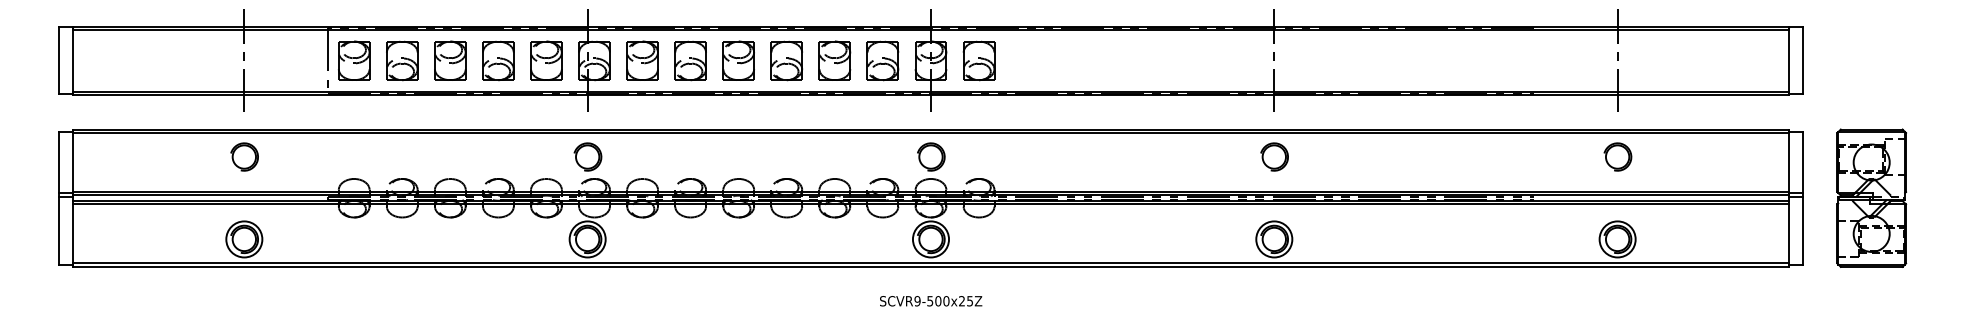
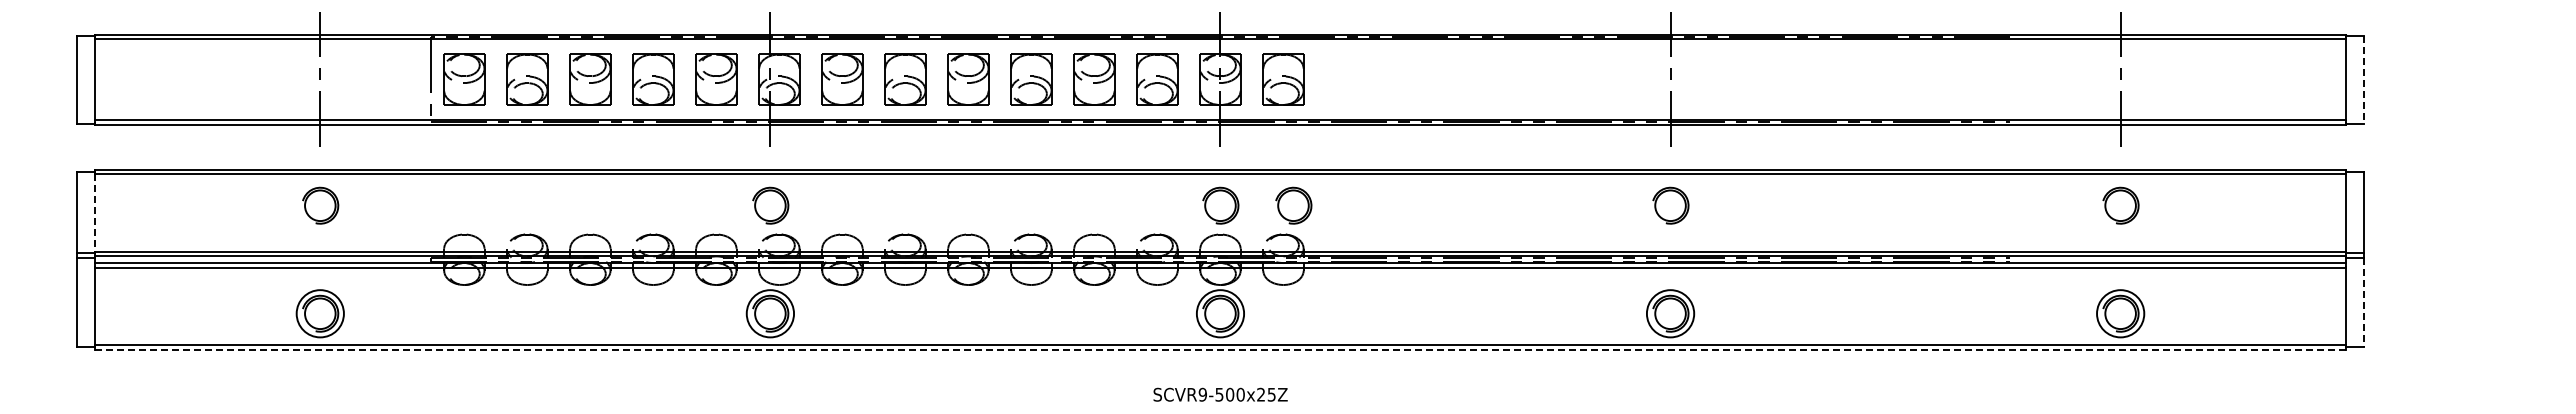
line: (1802, 60) -> (2363, 79), solid -> dashed
part: (986, 156) -> (1293, 205), added
line: (72, 162) -> (95, 212), solid -> dashed
part: (1871, 198) -> (2453, 259), removed
line: (1802, 230) -> (2363, 302), solid -> dashed
line: (931, 266) -> (1220, 349), solid -> dashed

